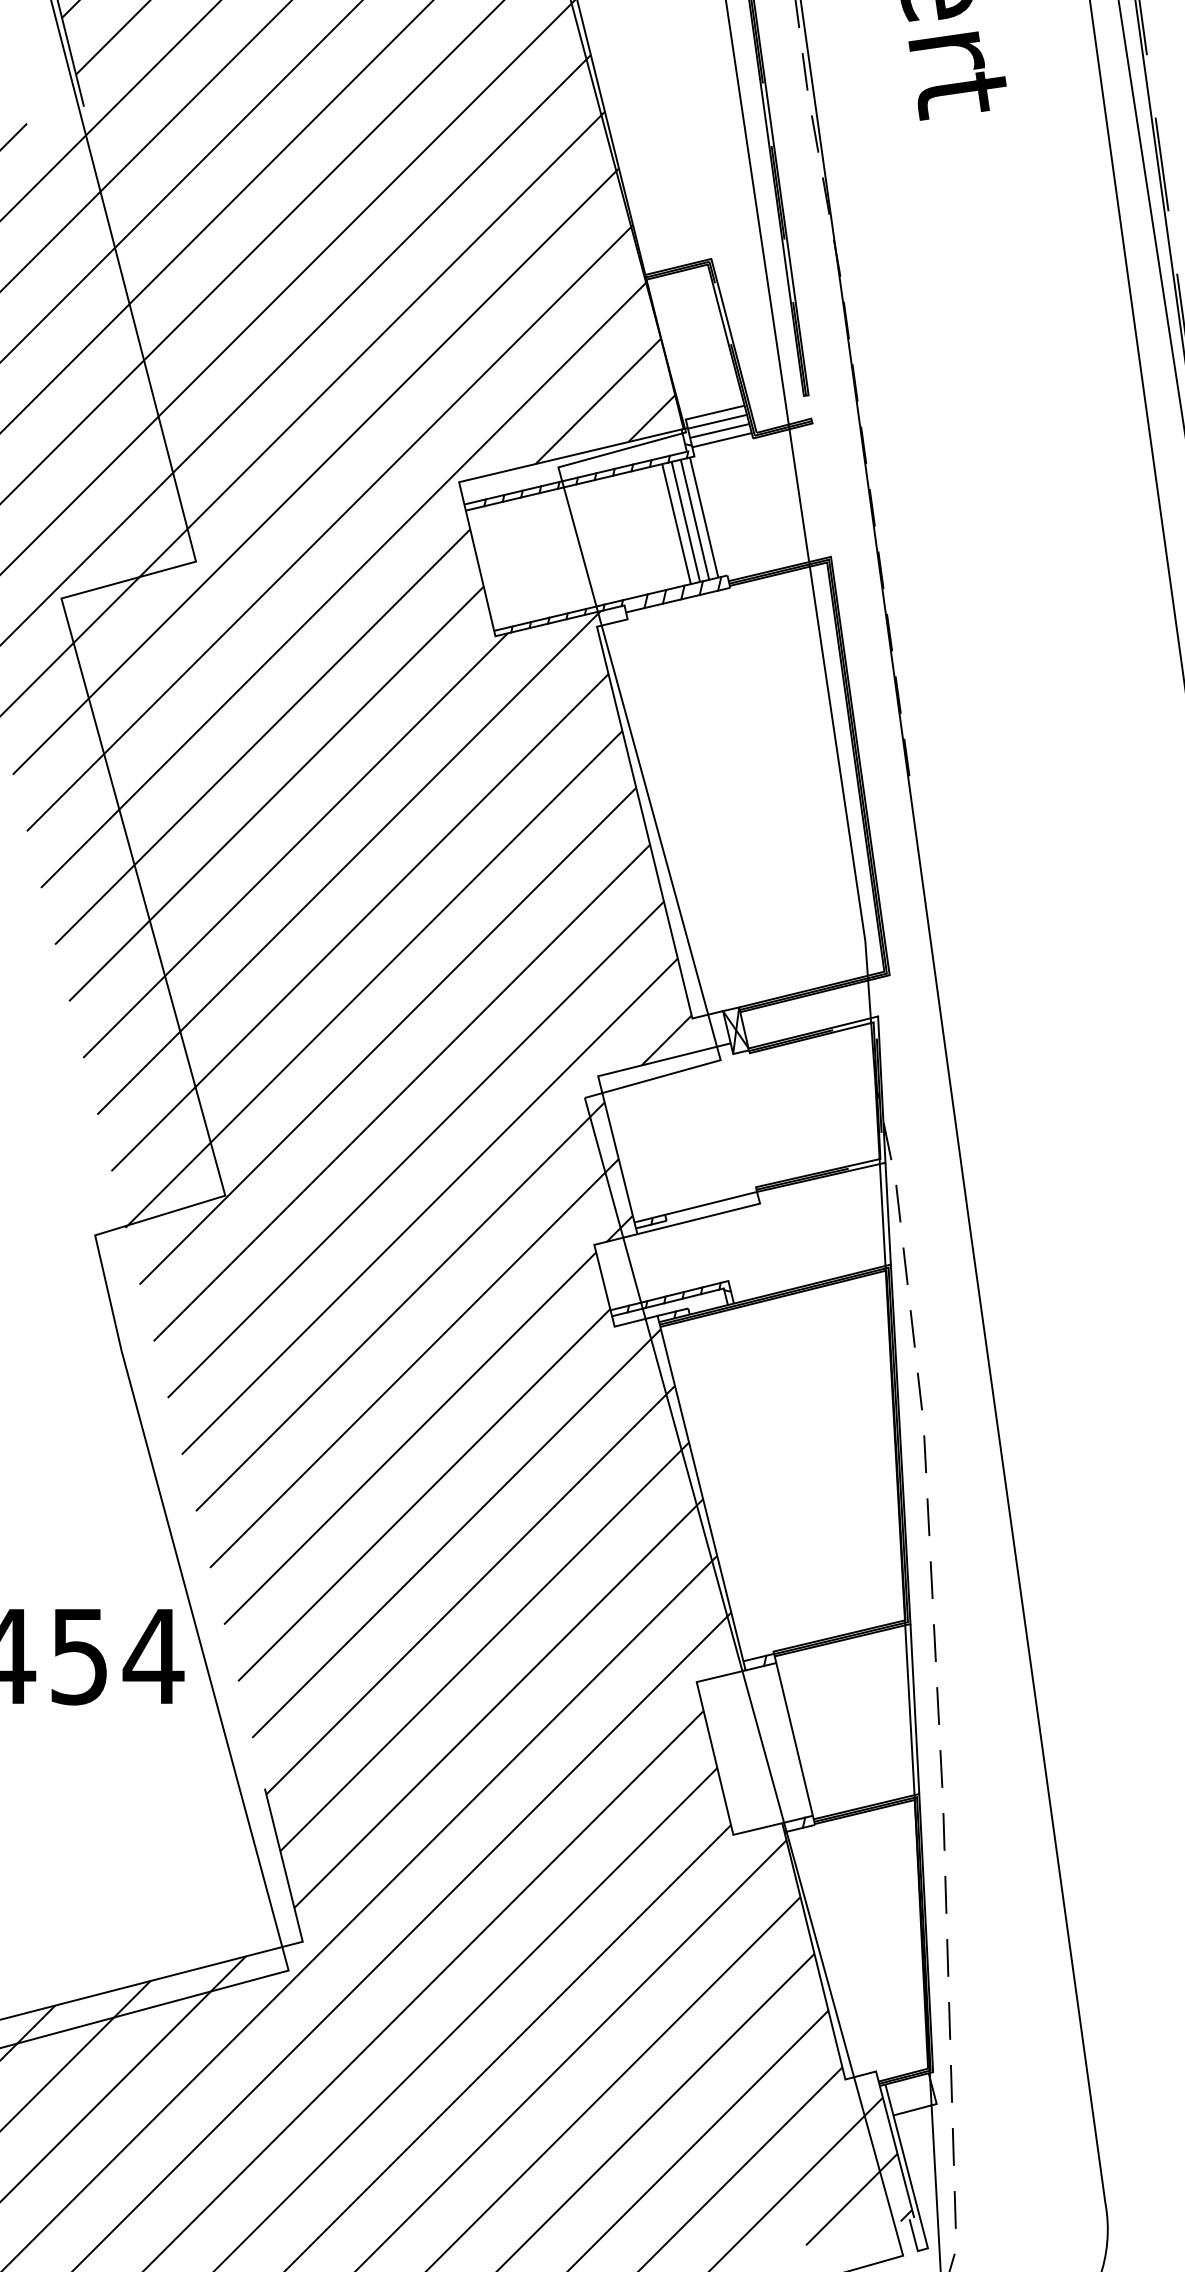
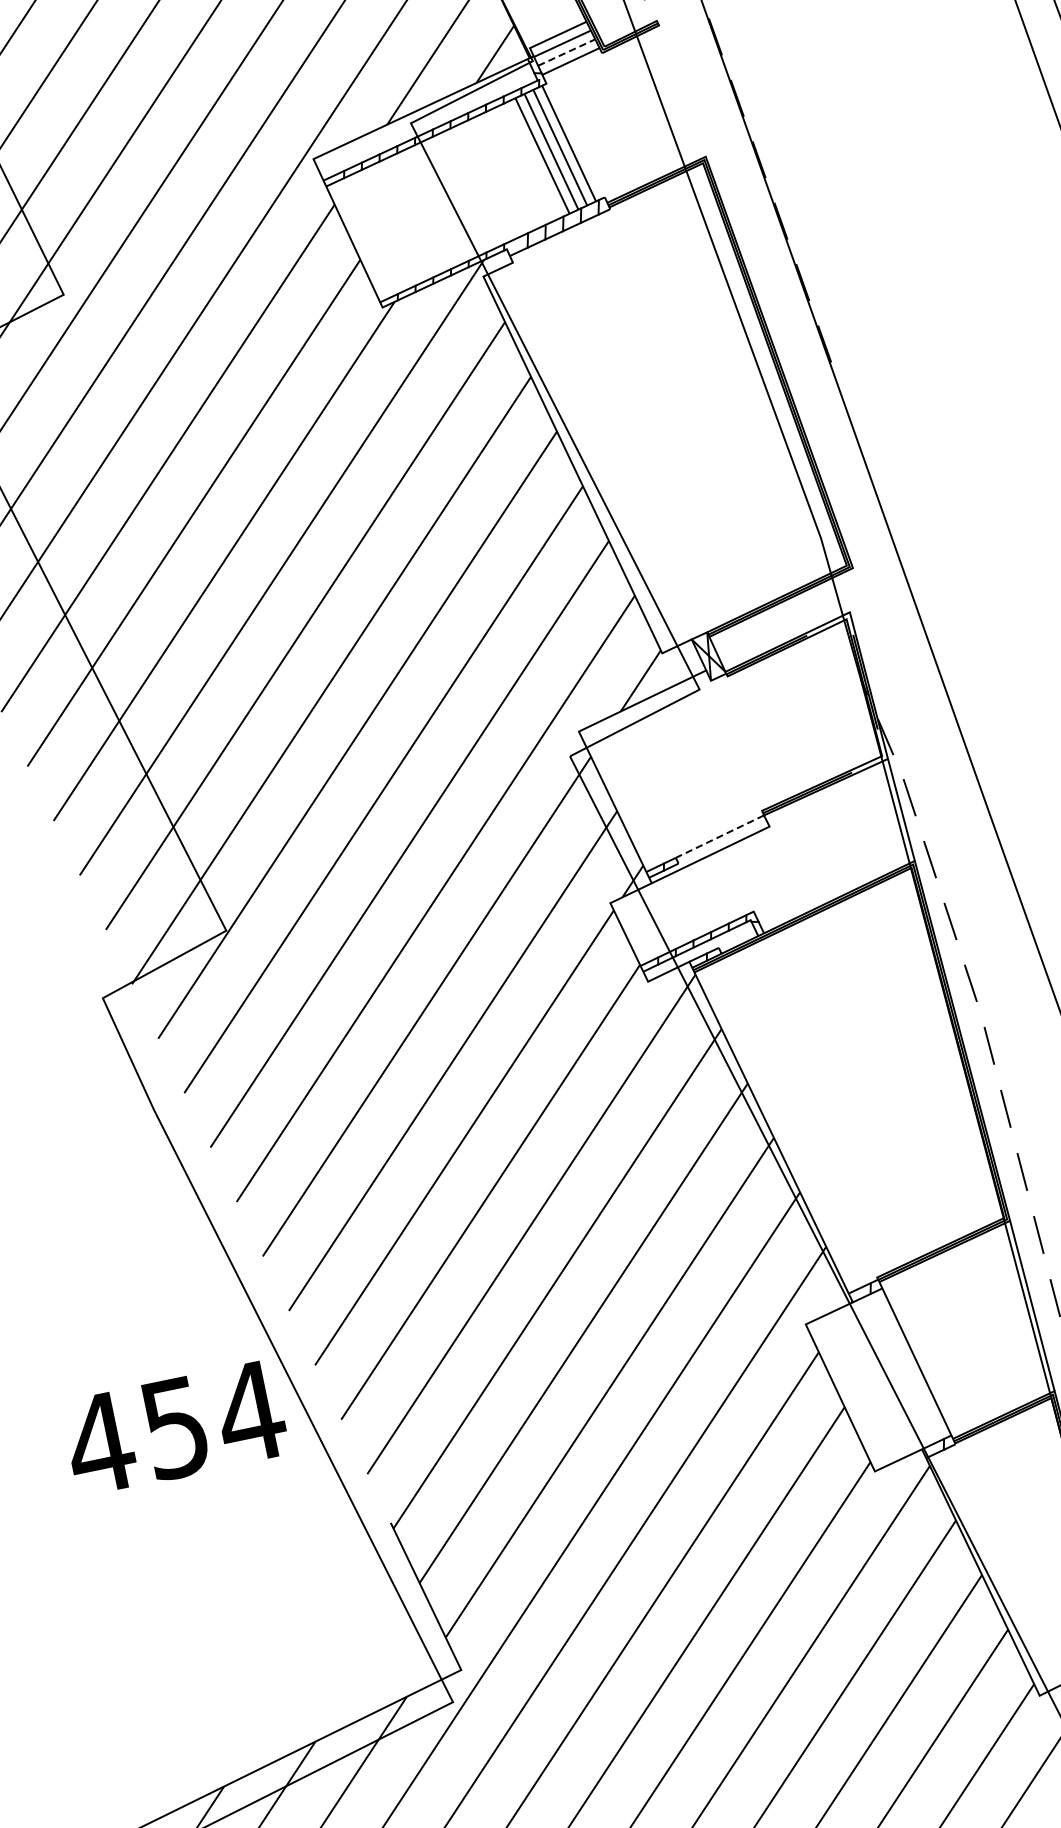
line: (720, 430) -> (567, 51), solid -> dashed
line: (710, 1203) -> (719, 836), solid -> dashed

